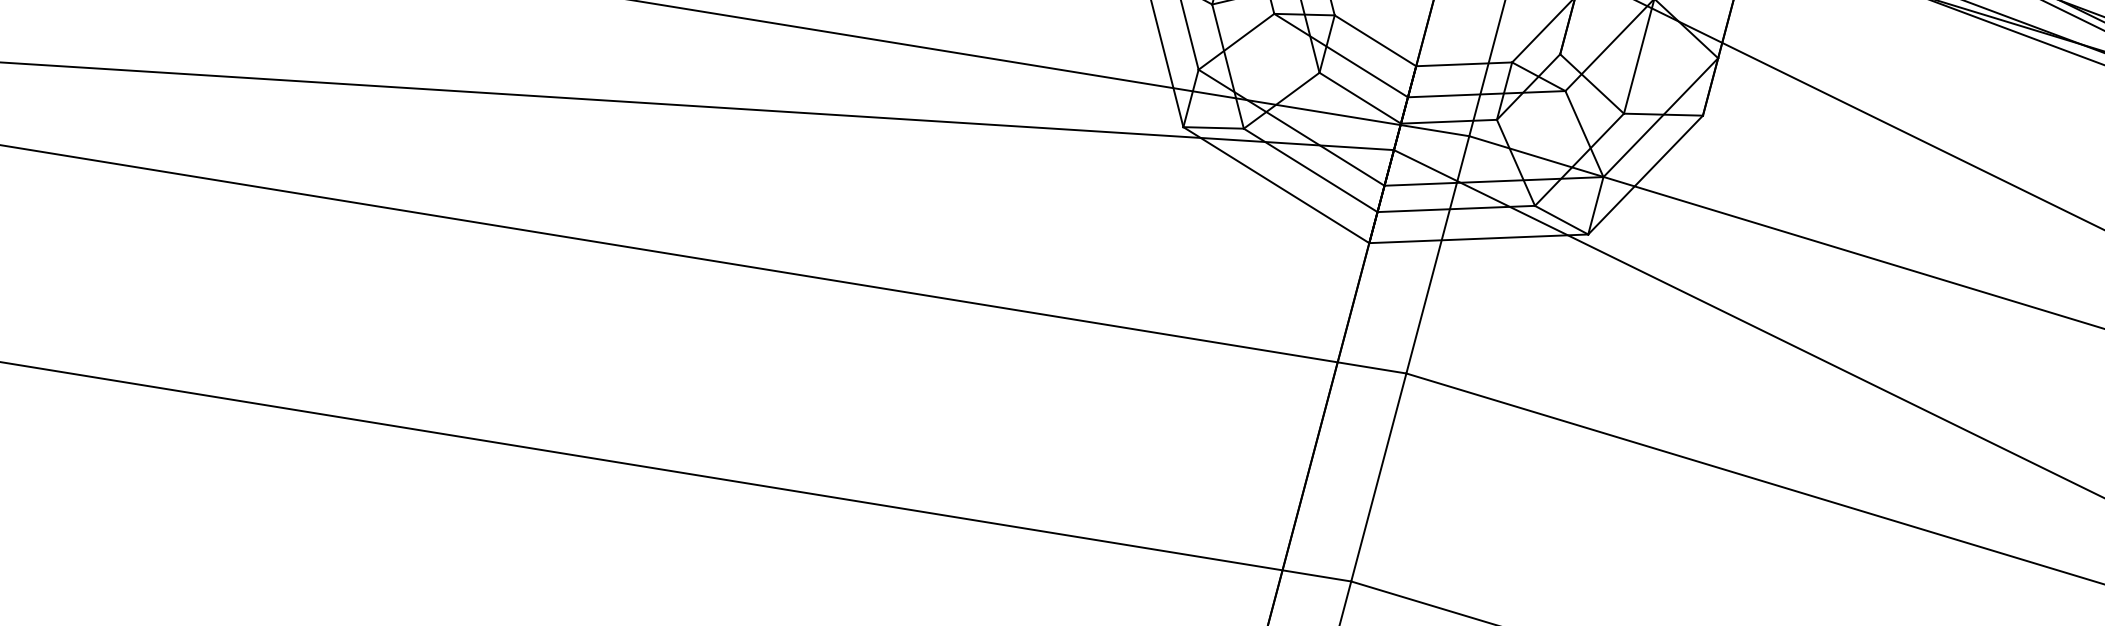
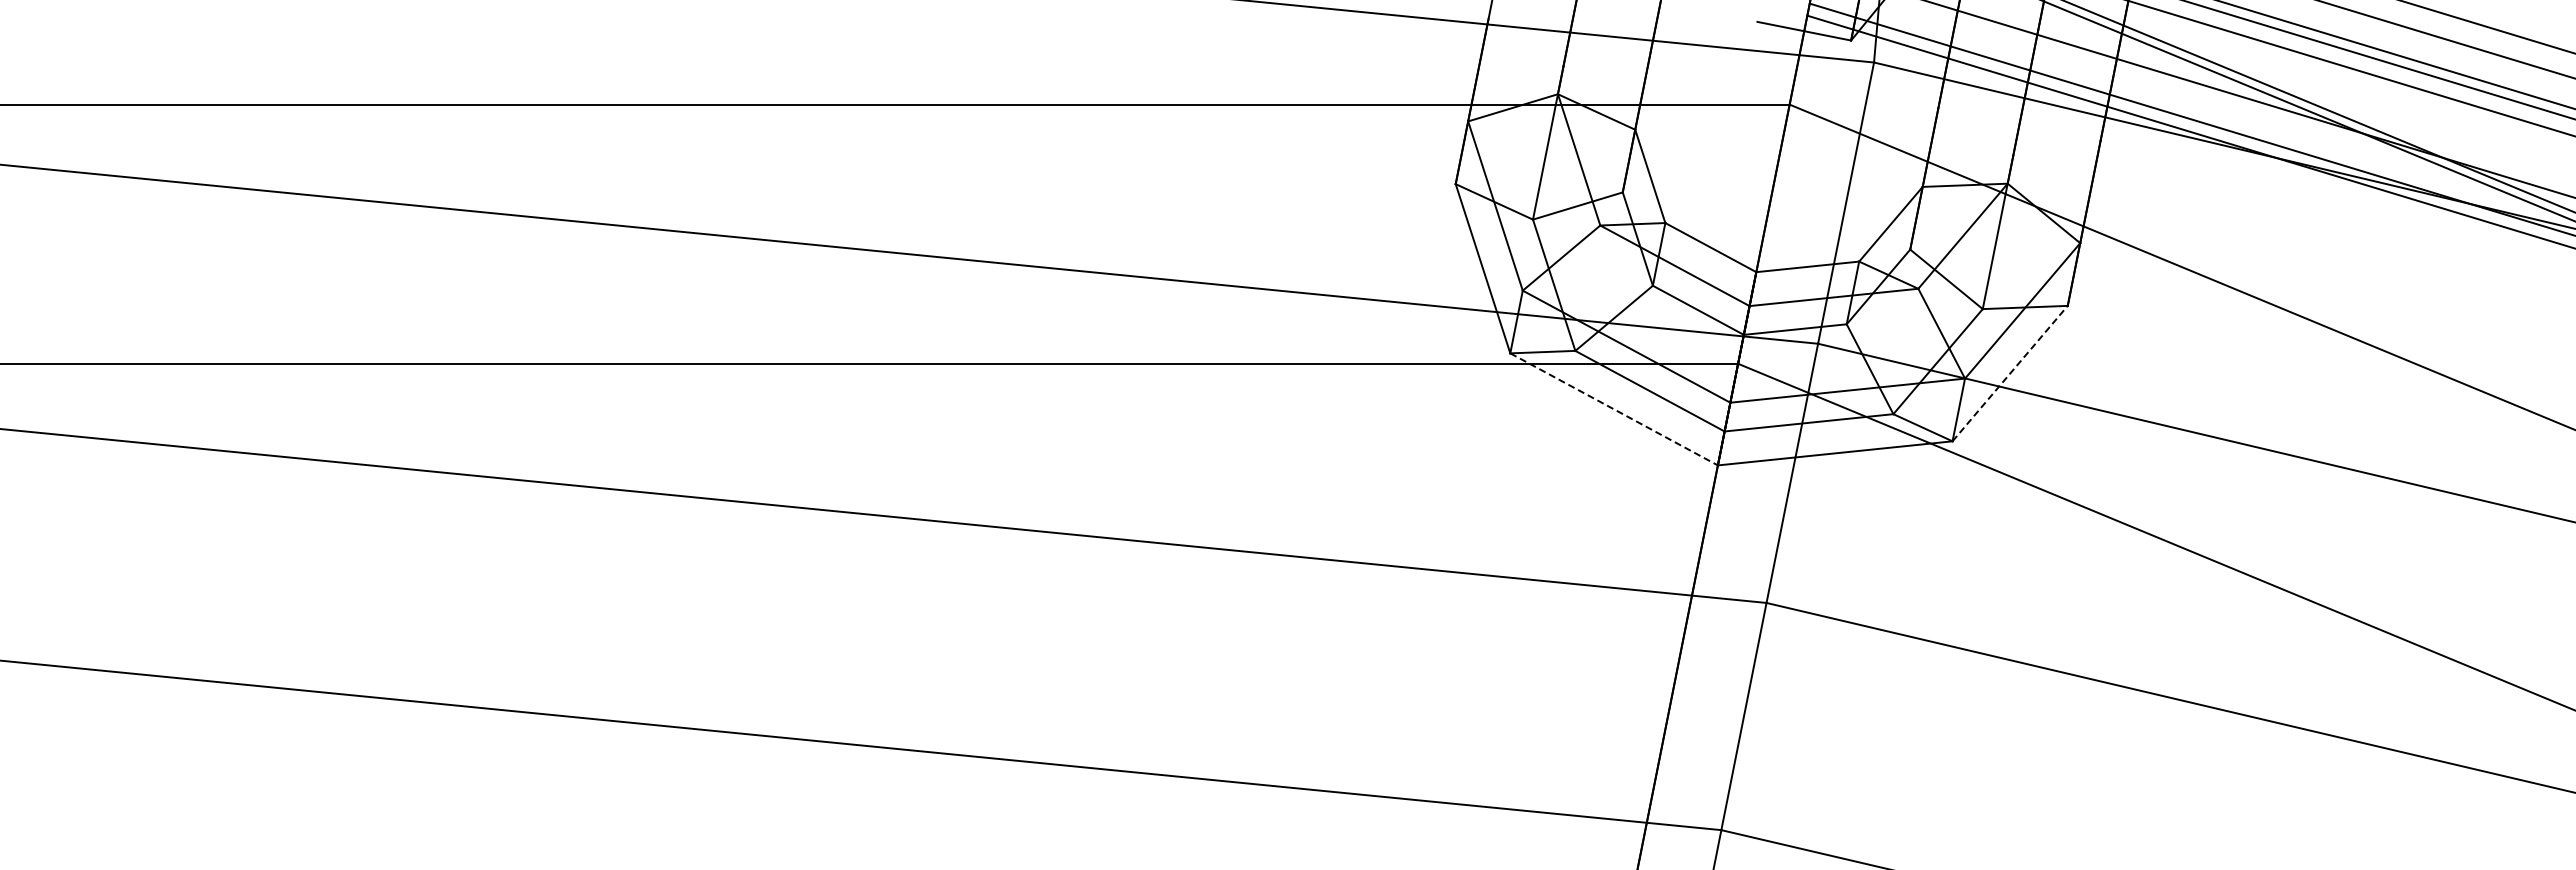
line: (1645, 175) -> (2010, 373), solid -> dashed
line: (1276, 185) -> (1614, 409), solid -> dashed

